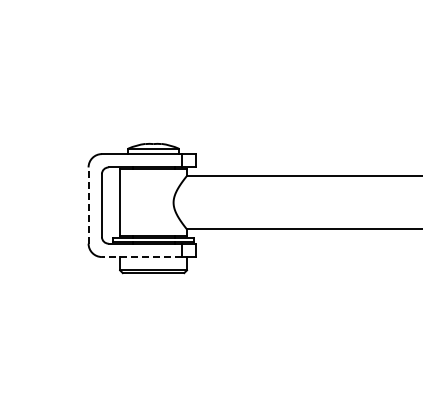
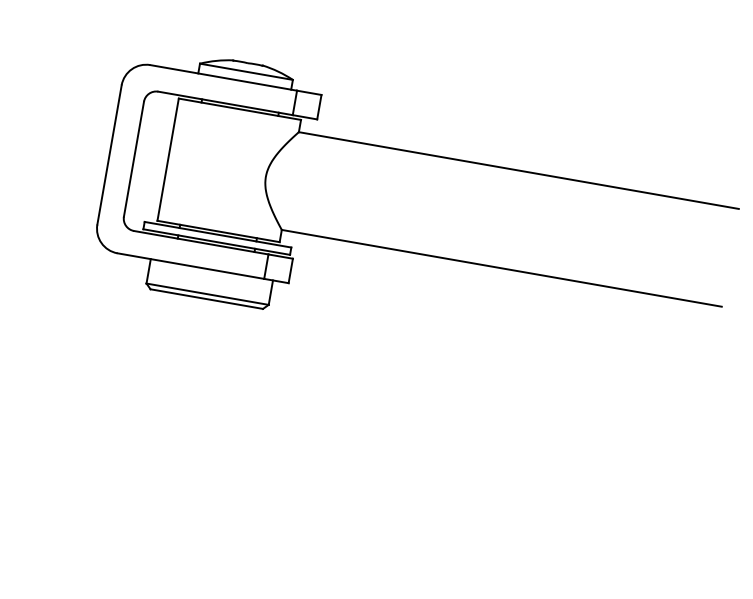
line: (88, 205) -> (109, 154), dashed -> solid
line: (141, 257) -> (189, 266), dashed -> solid

